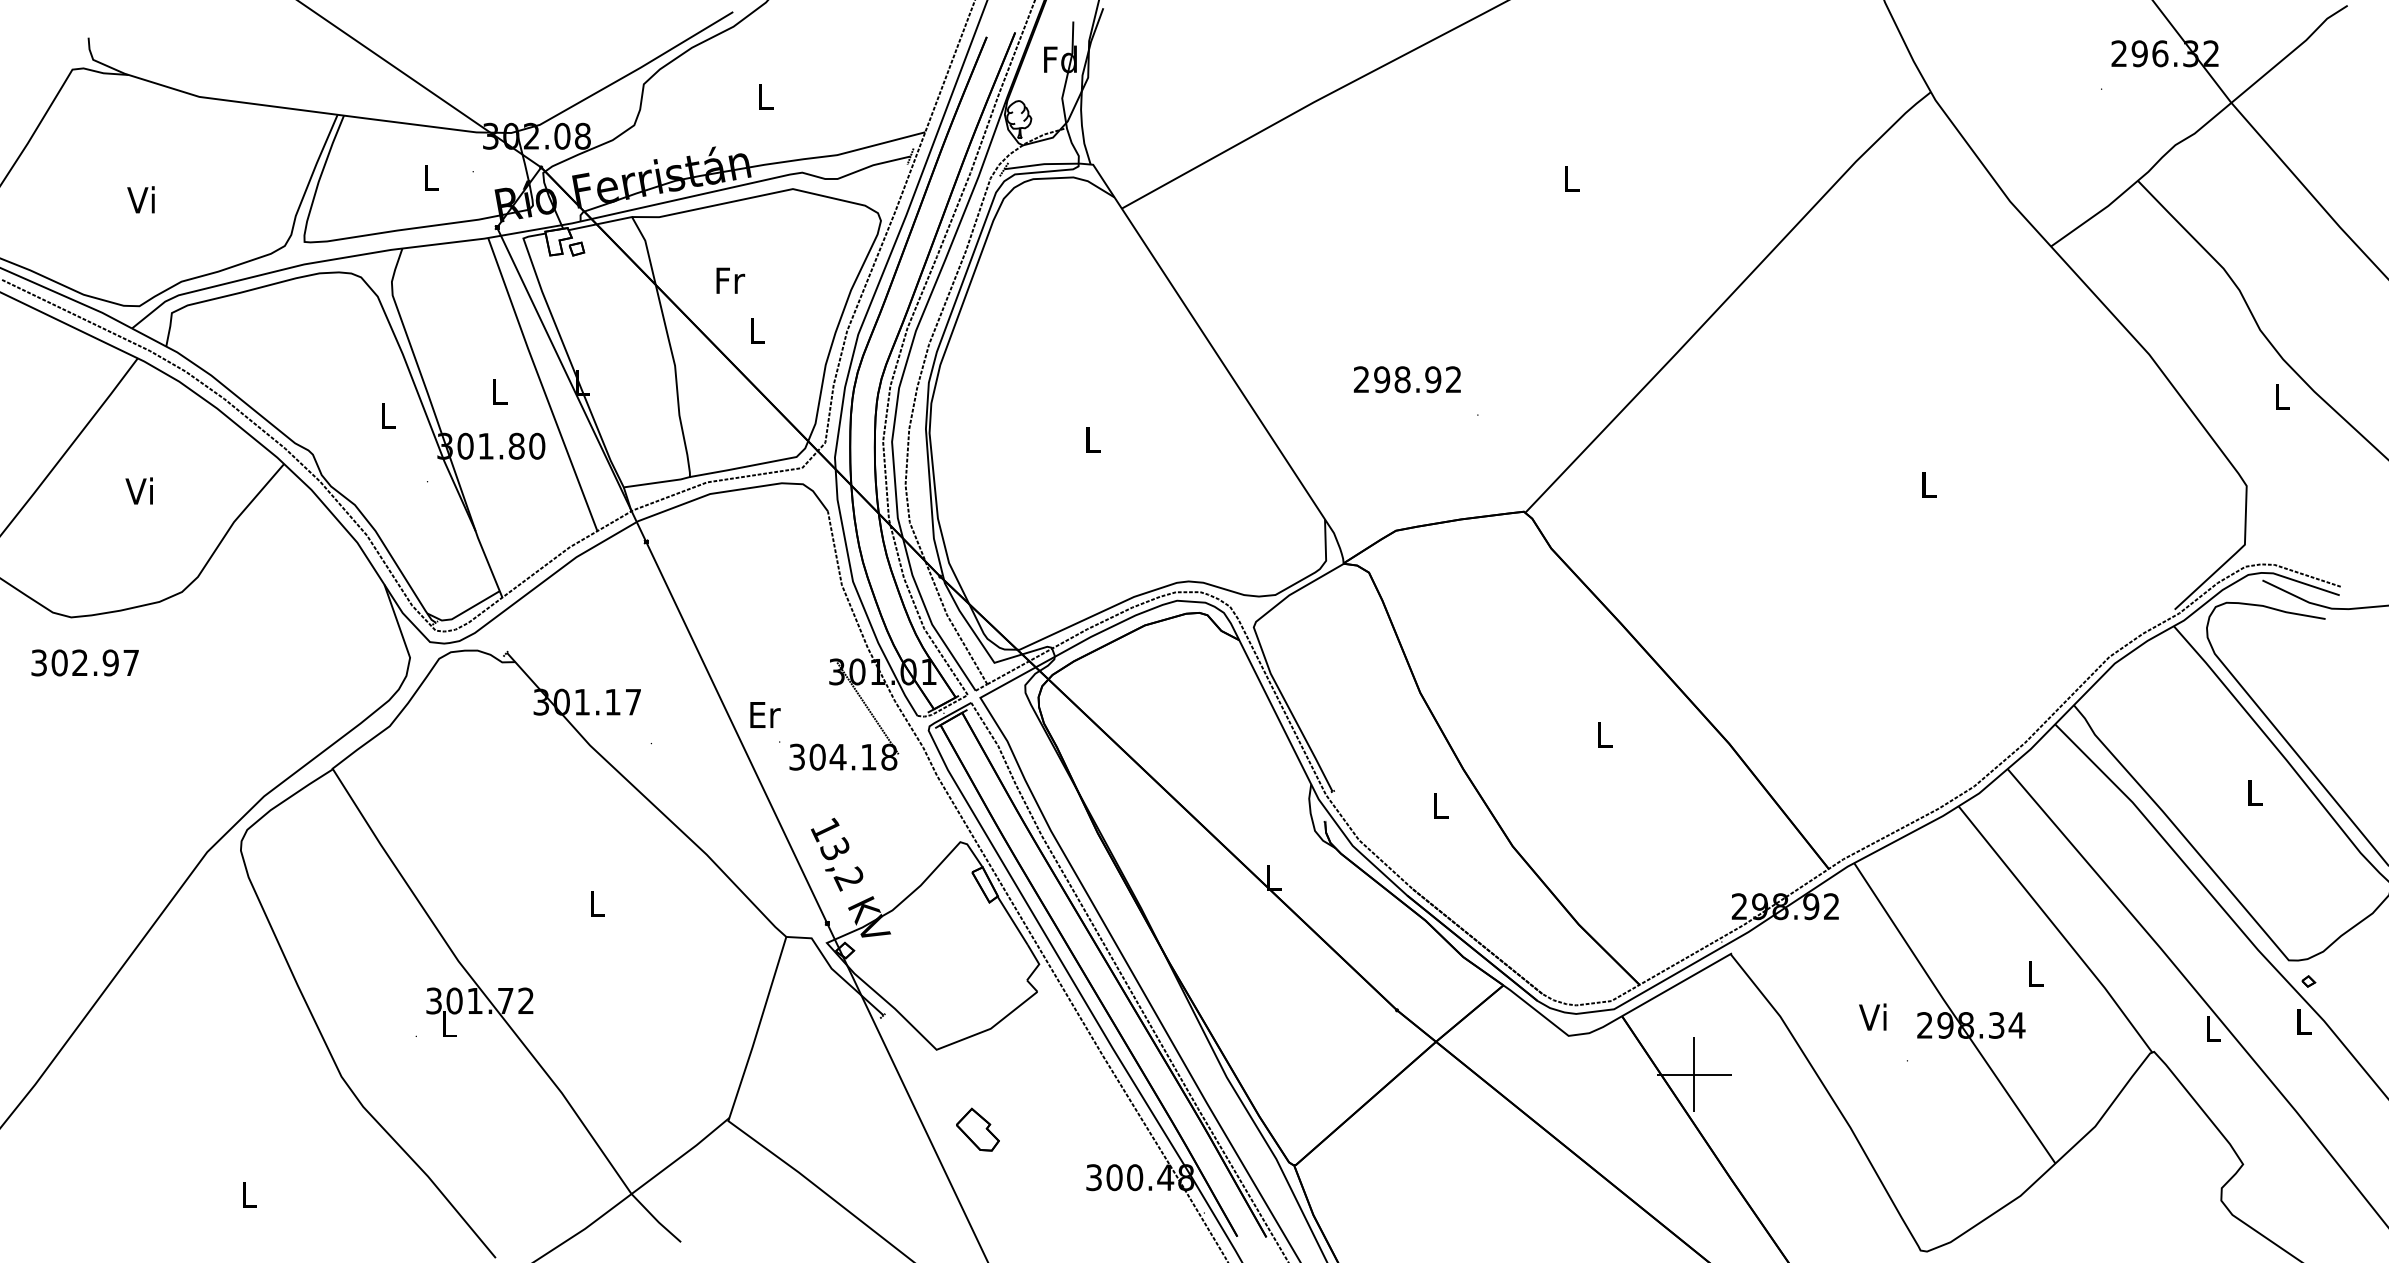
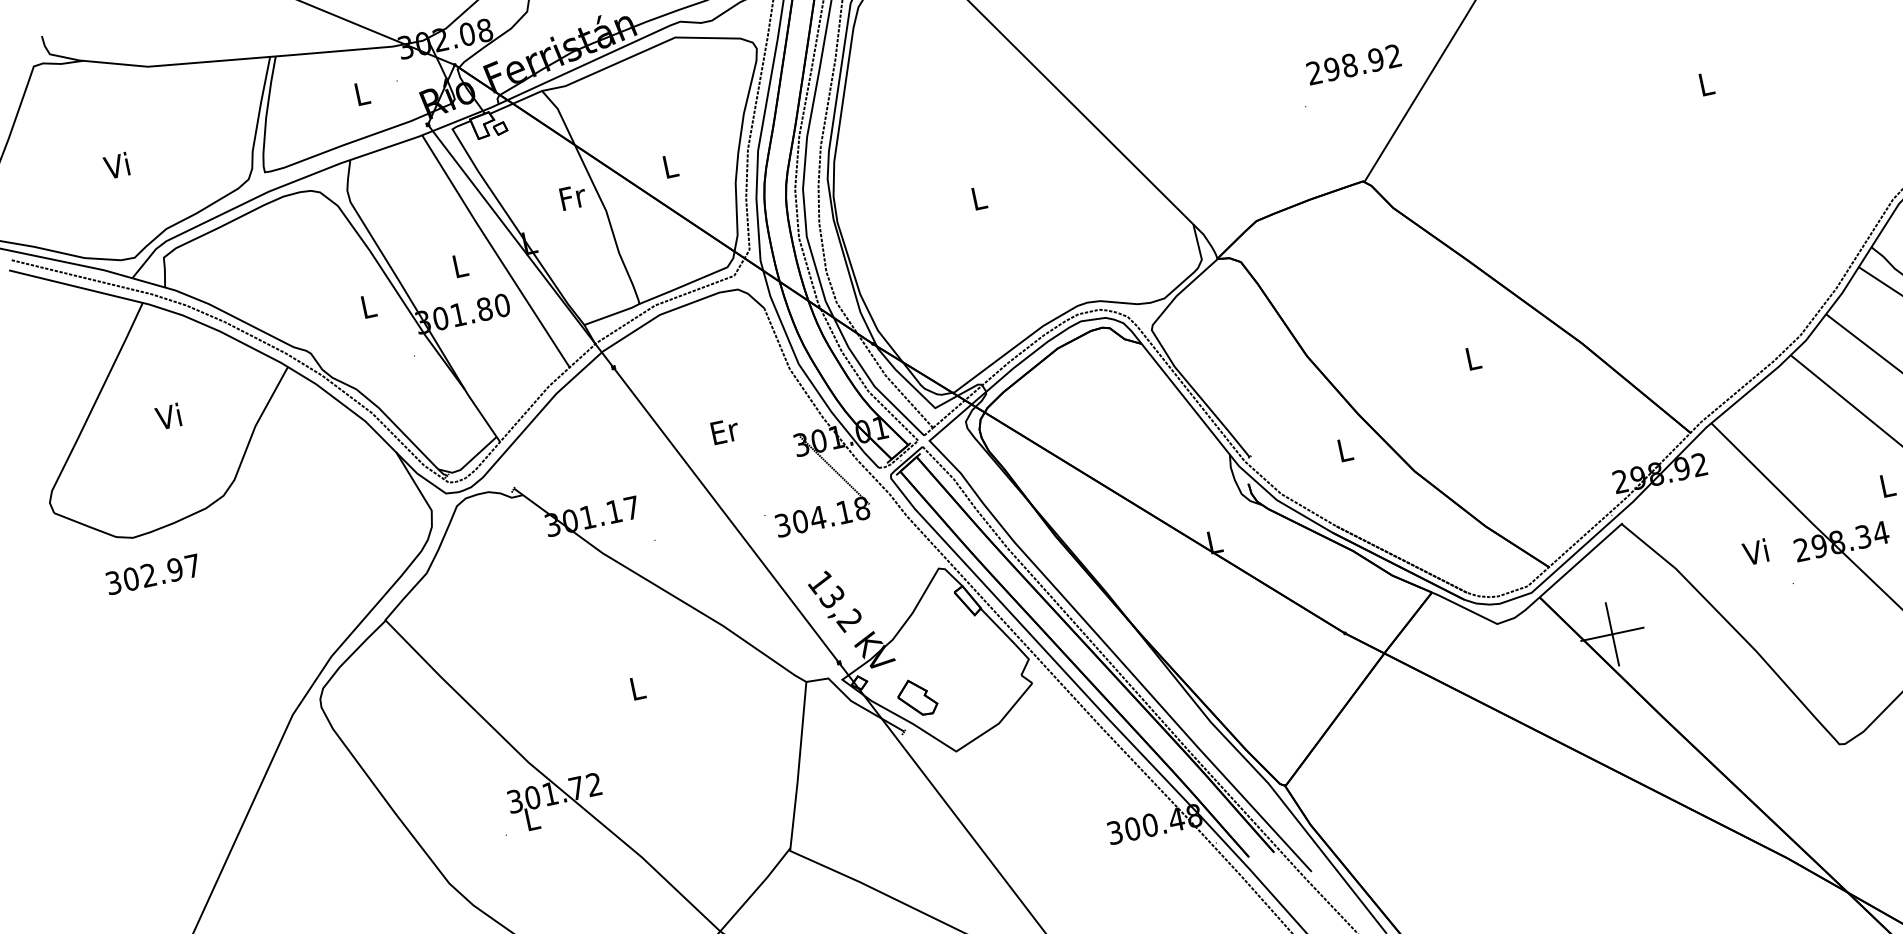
text: (730, 280) -> (573, 197), moved
text: (1406, 379) -> (1353, 64), moved
text: (765, 714) -> (725, 430), moved
part: (977, 1129) -> (916, 697), moved

